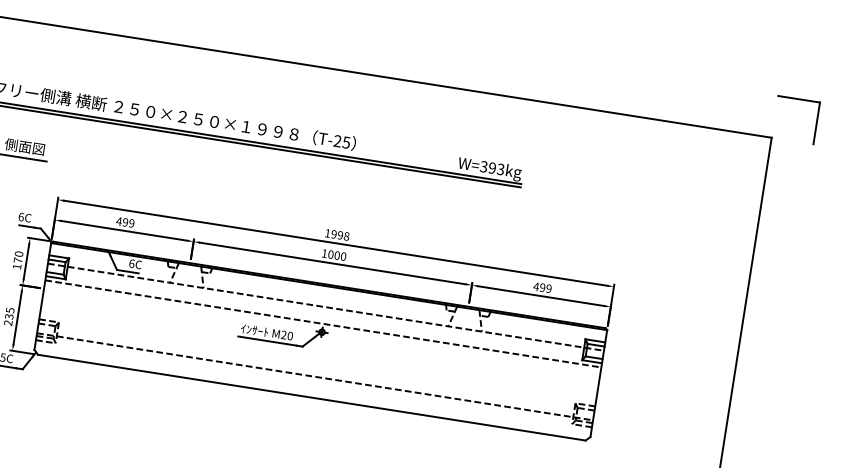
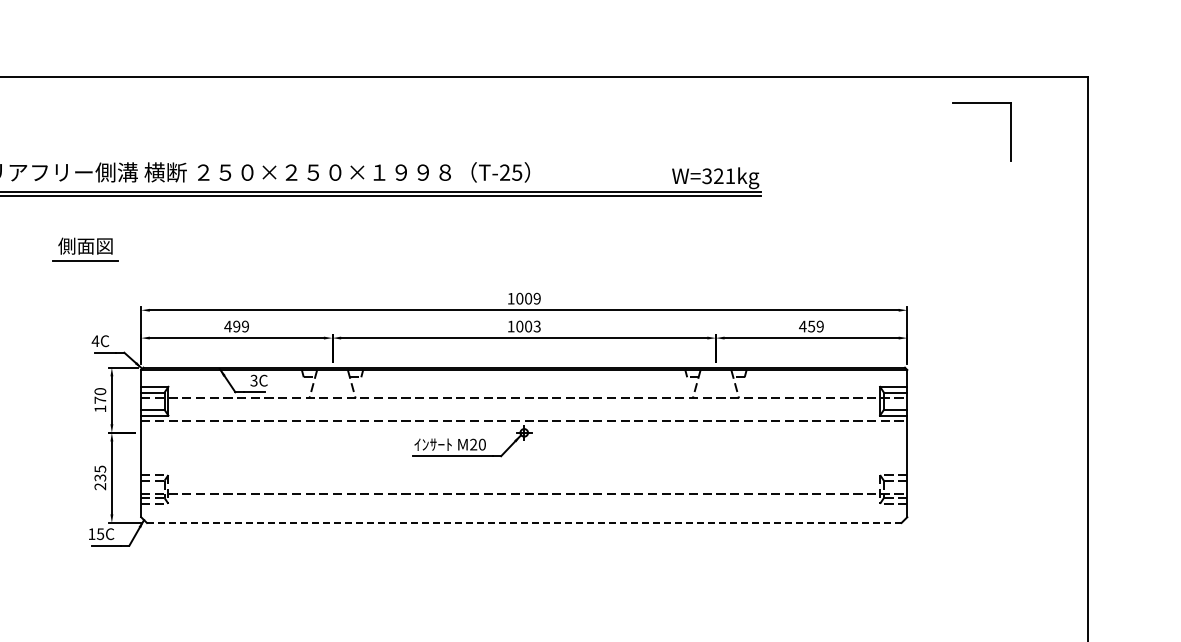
part: (798, 99) -> (981, 103), moved
text: (496, 168) -> (724, 176), W=393kg -> W=321kg
text: (21, 217) -> (95, 341), 6C -> 4C
text: (340, 235) -> (528, 298), 1998 -> 1009
text: (343, 256) -> (536, 326), 1000 -> 1003
text: (131, 263) -> (253, 380), 6C -> 3C
text: (542, 287) -> (811, 326), 499 -> 459
line: (311, 397) -> (523, 522), solid -> dashed

